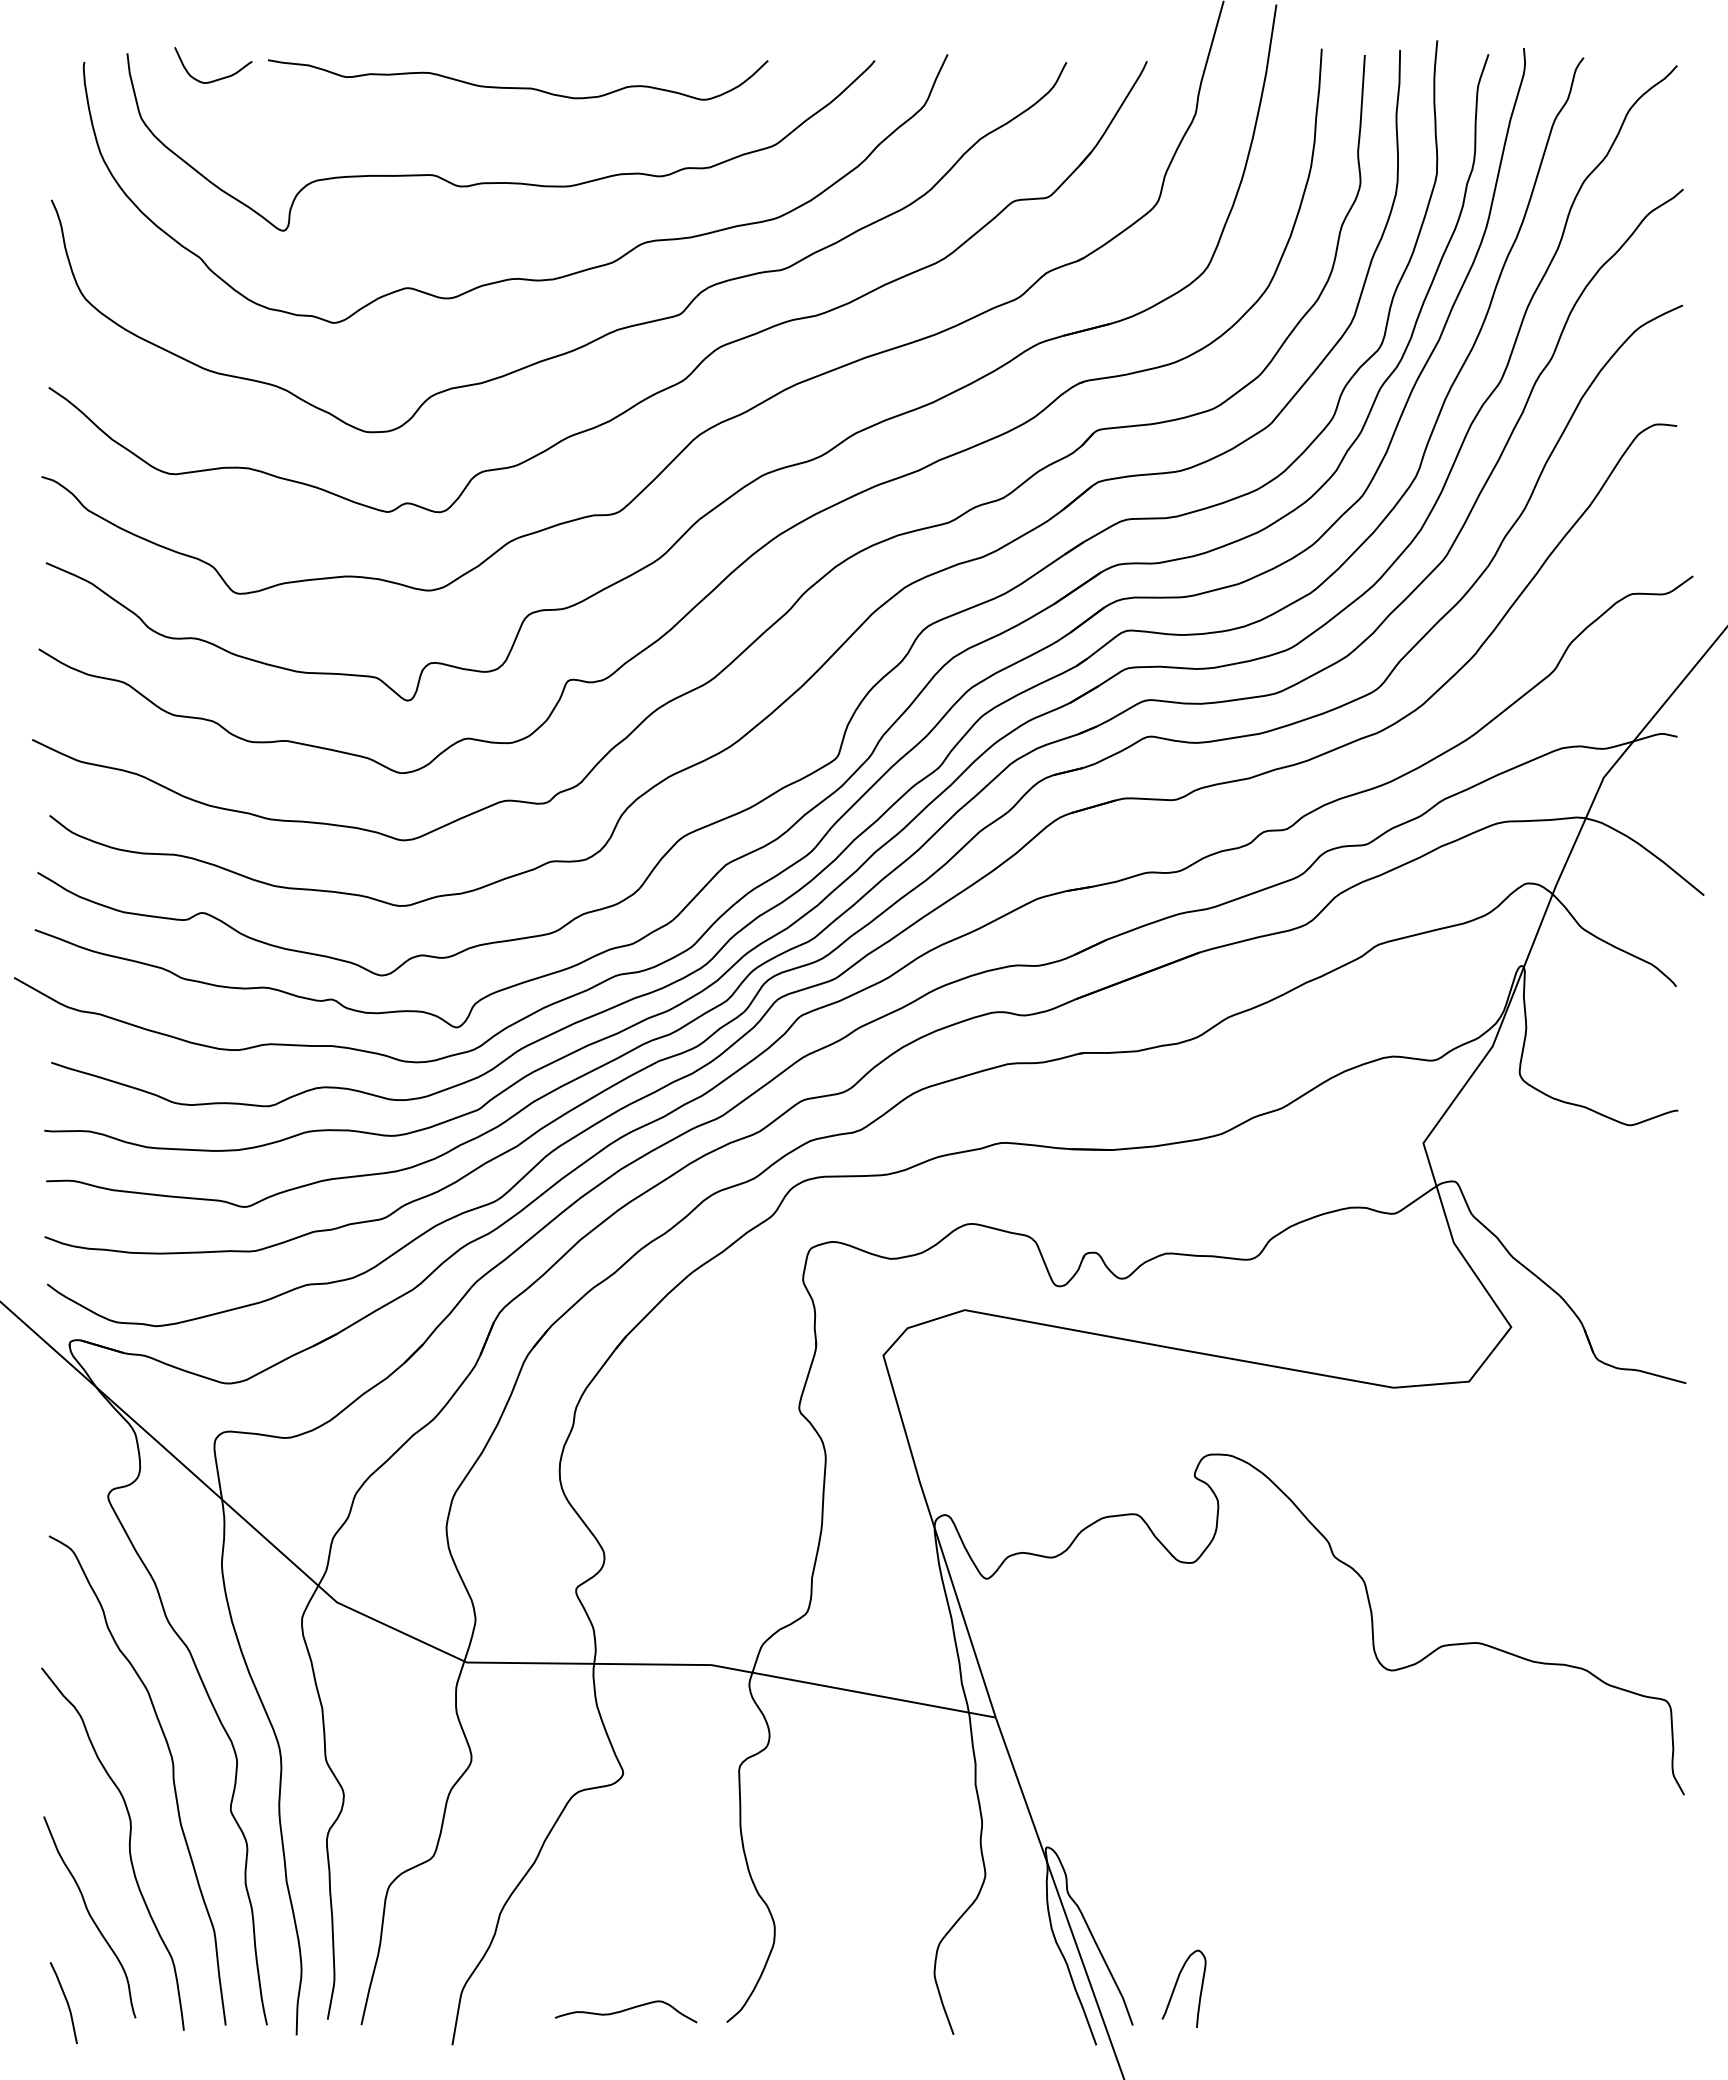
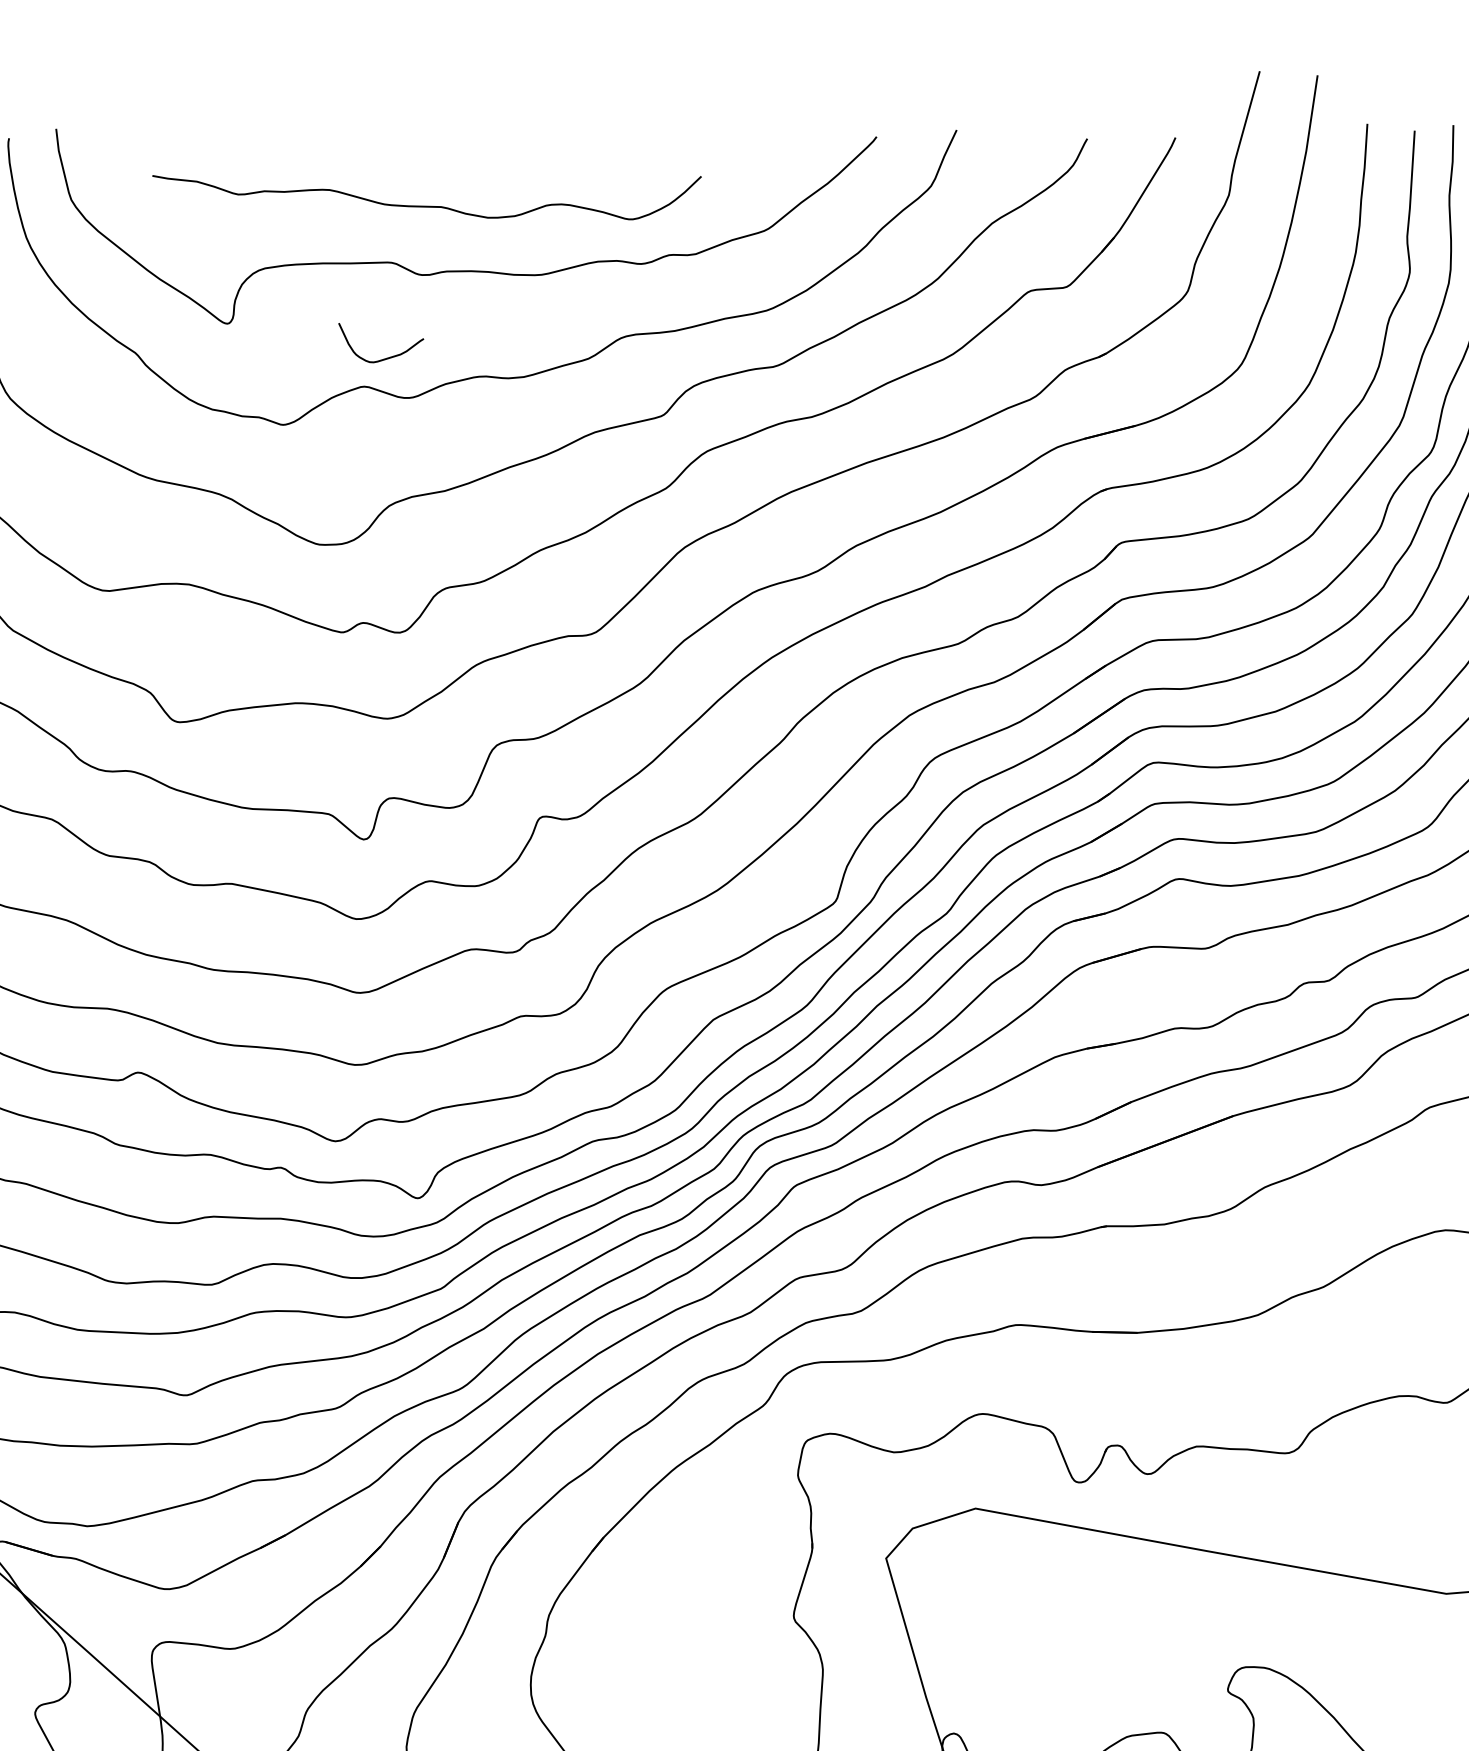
curve: (218, 78) -> (386, 357), moved
curve: (518, 87) -> (427, 205), moved

